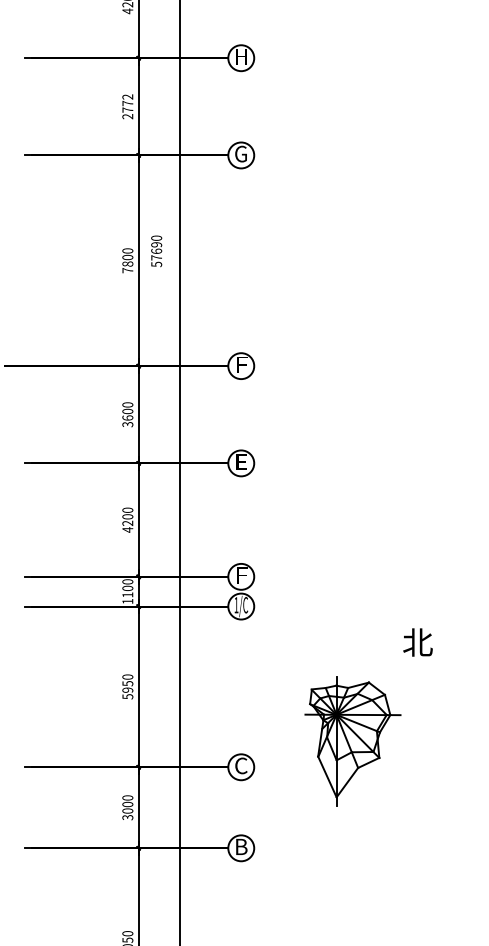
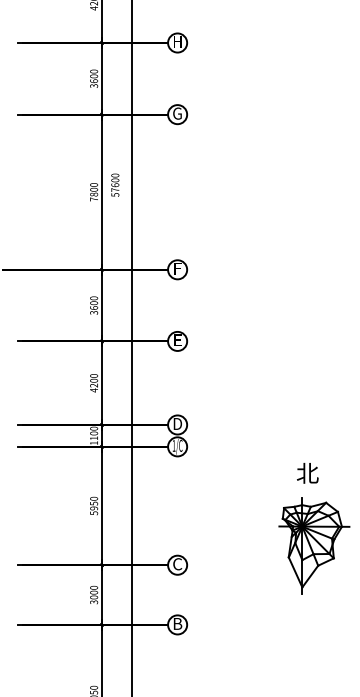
text: (127, 106) -> (93, 78), 2772 -> 3600
text: (156, 244) -> (115, 180), 57690 -> 57600
text: (241, 575) -> (177, 423), F -> D
part: (352, 741) -> (314, 546), moved

